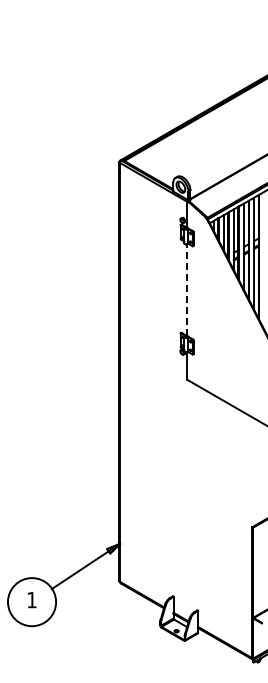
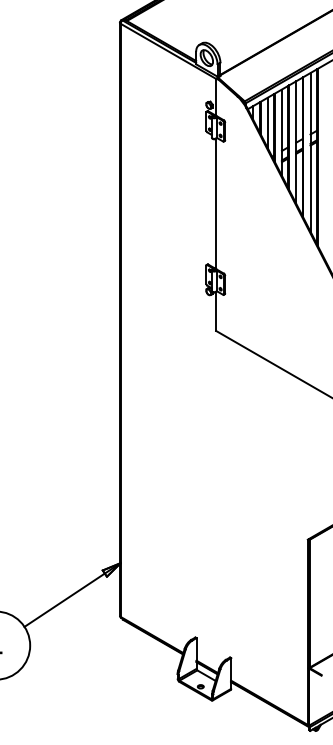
line: (187, 290) -> (216, 204), dashed -> solid

